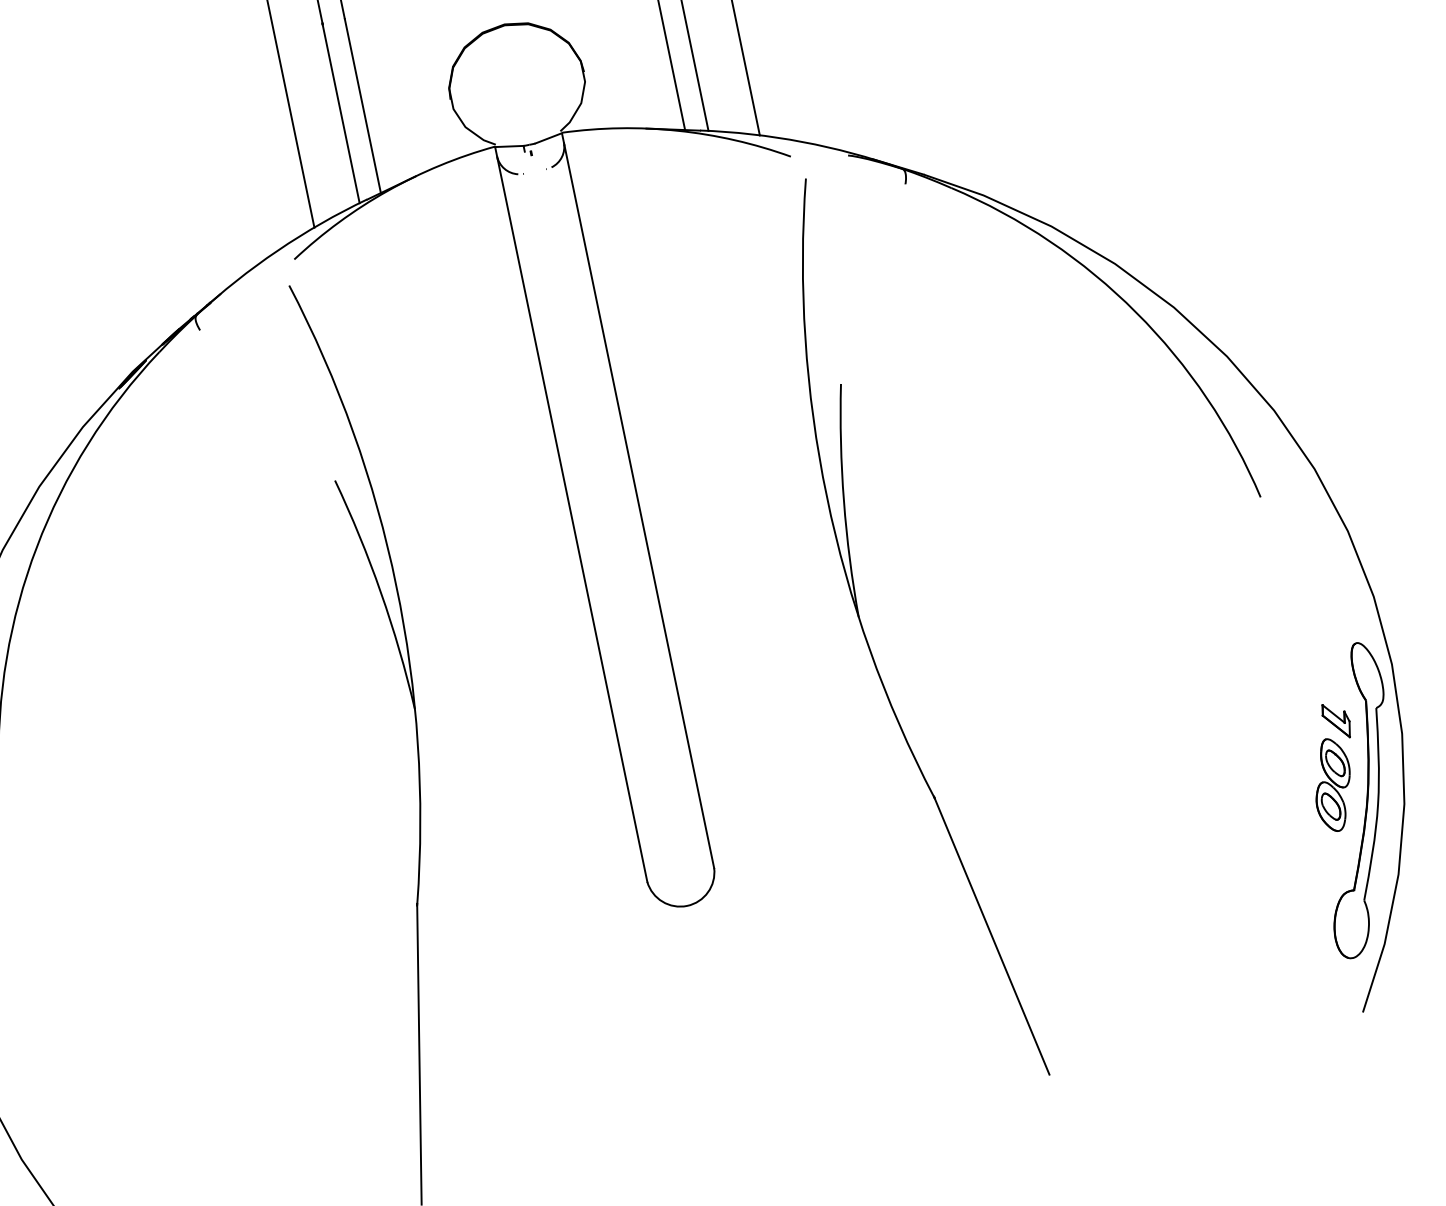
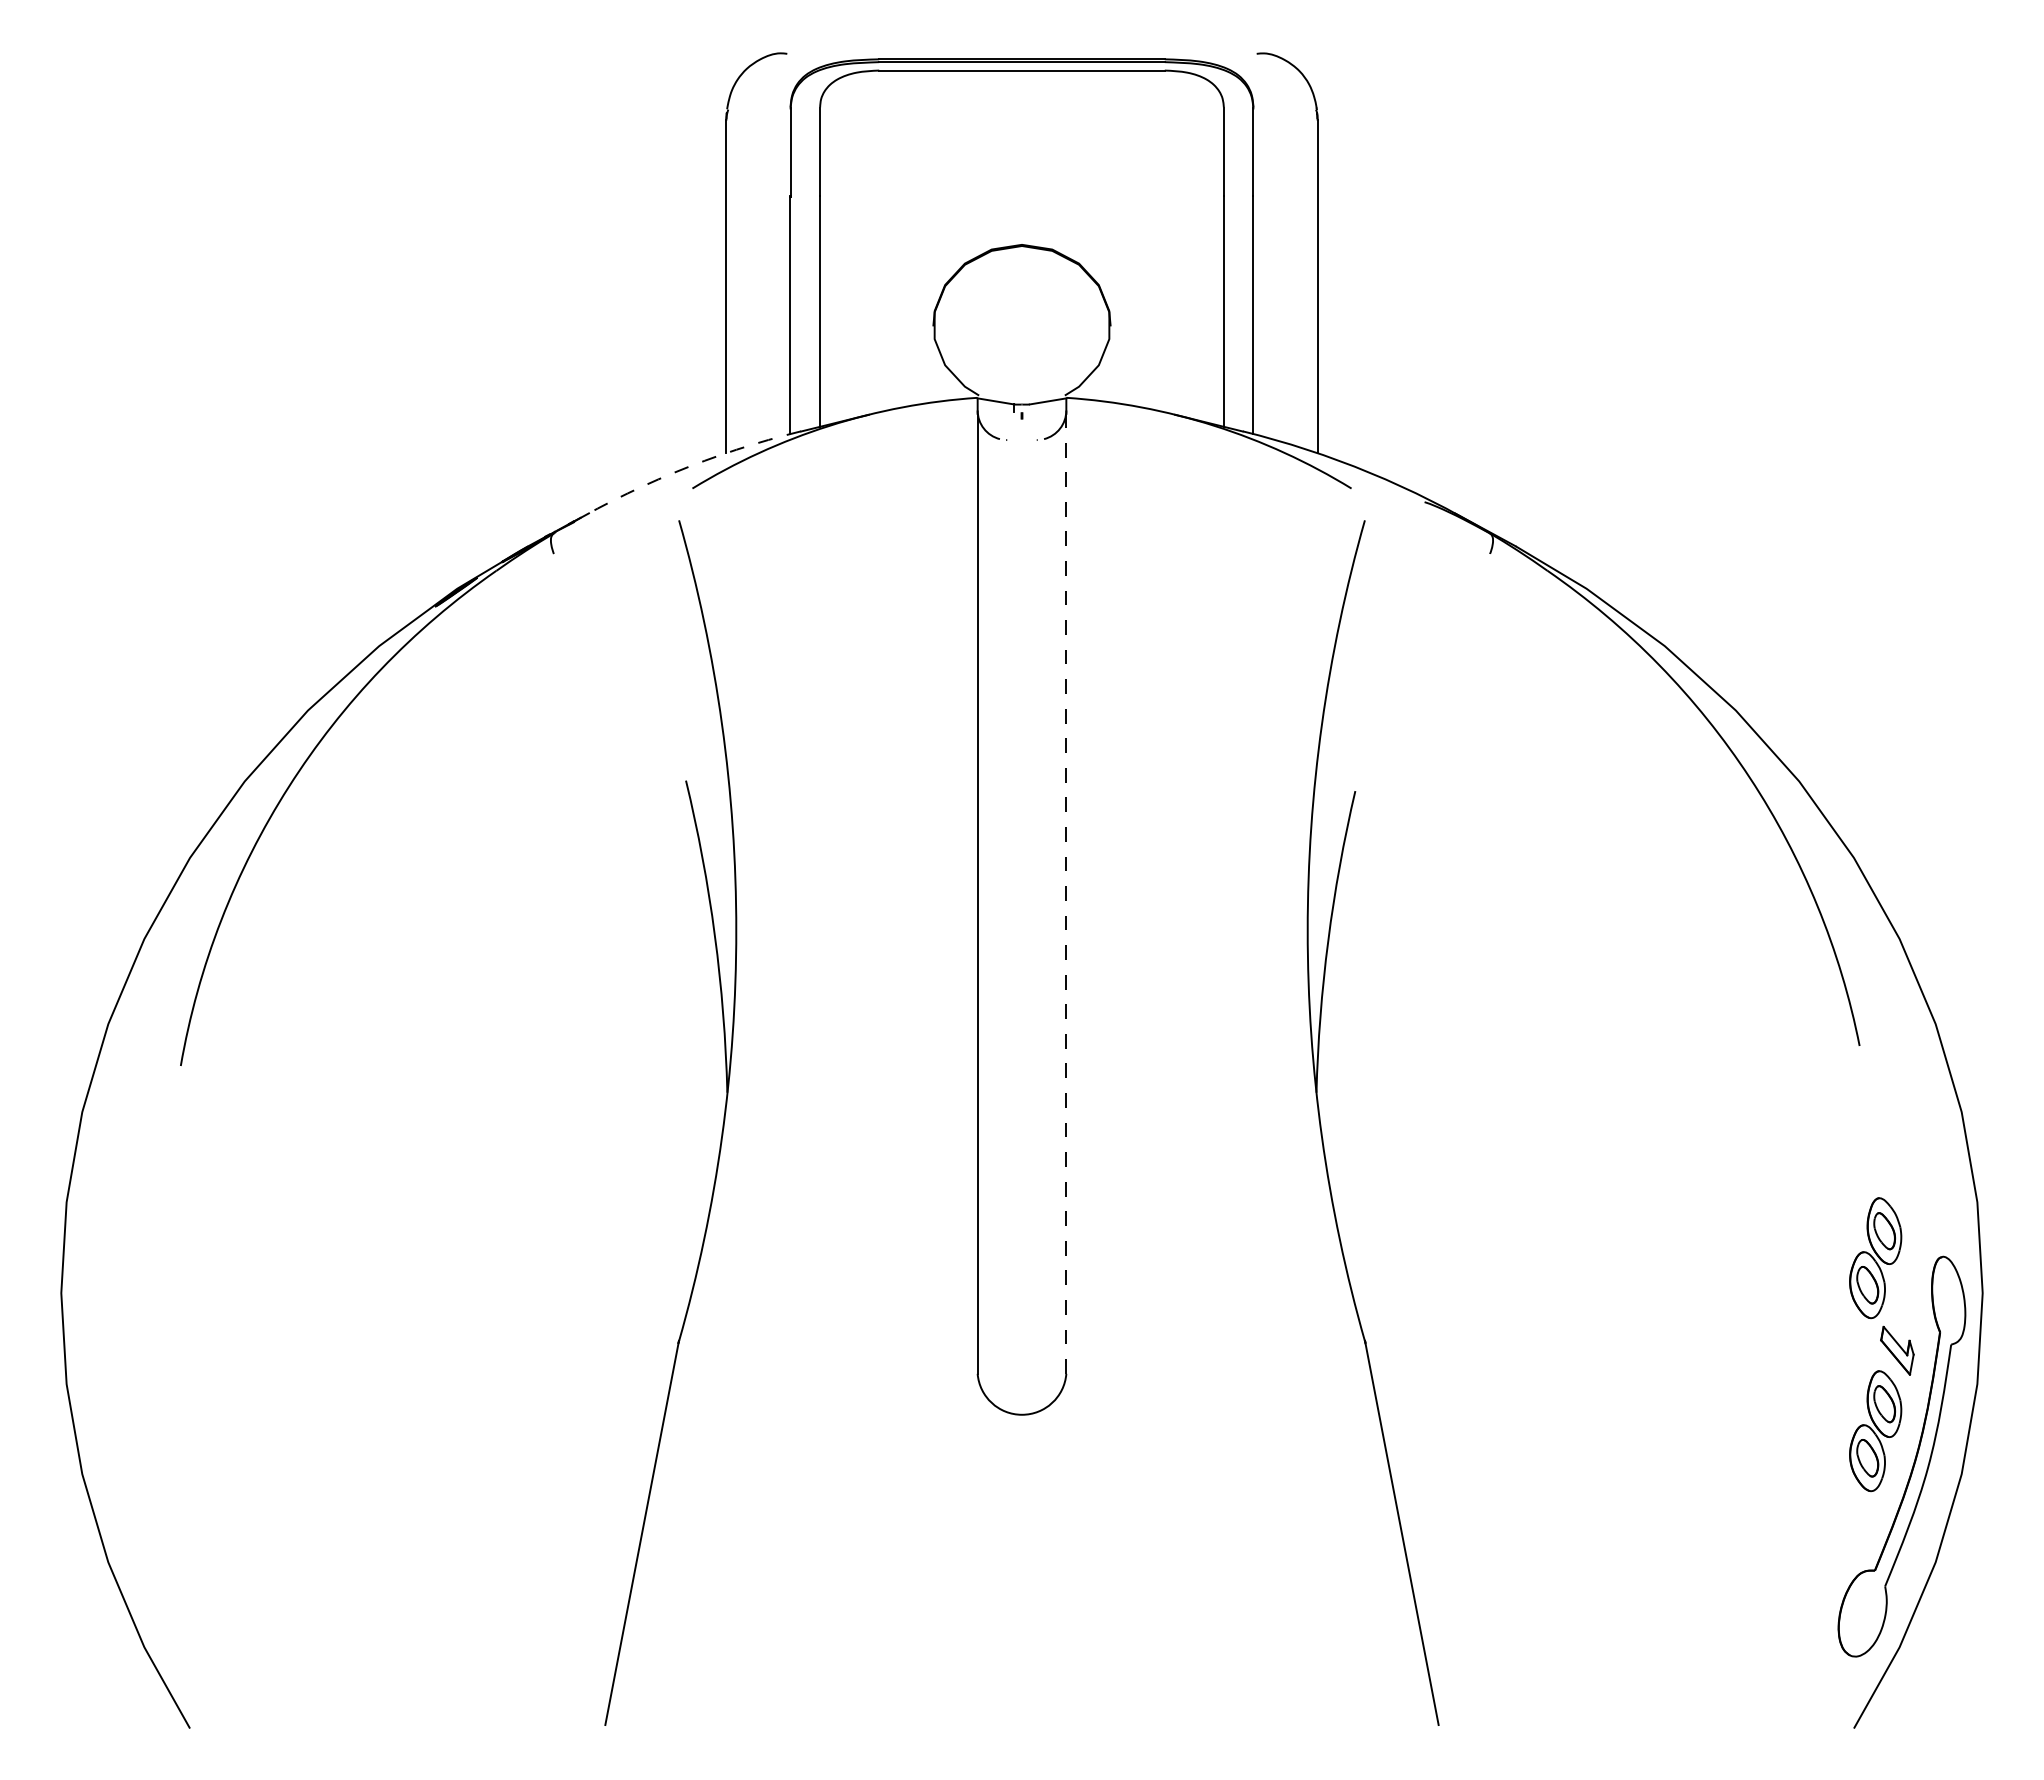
arc: (277, 250) -> (673, 472), solid -> dashed
line: (639, 506) -> (1066, 893), solid -> dashed
part: (1305, 654) -> (1875, 1258), added

